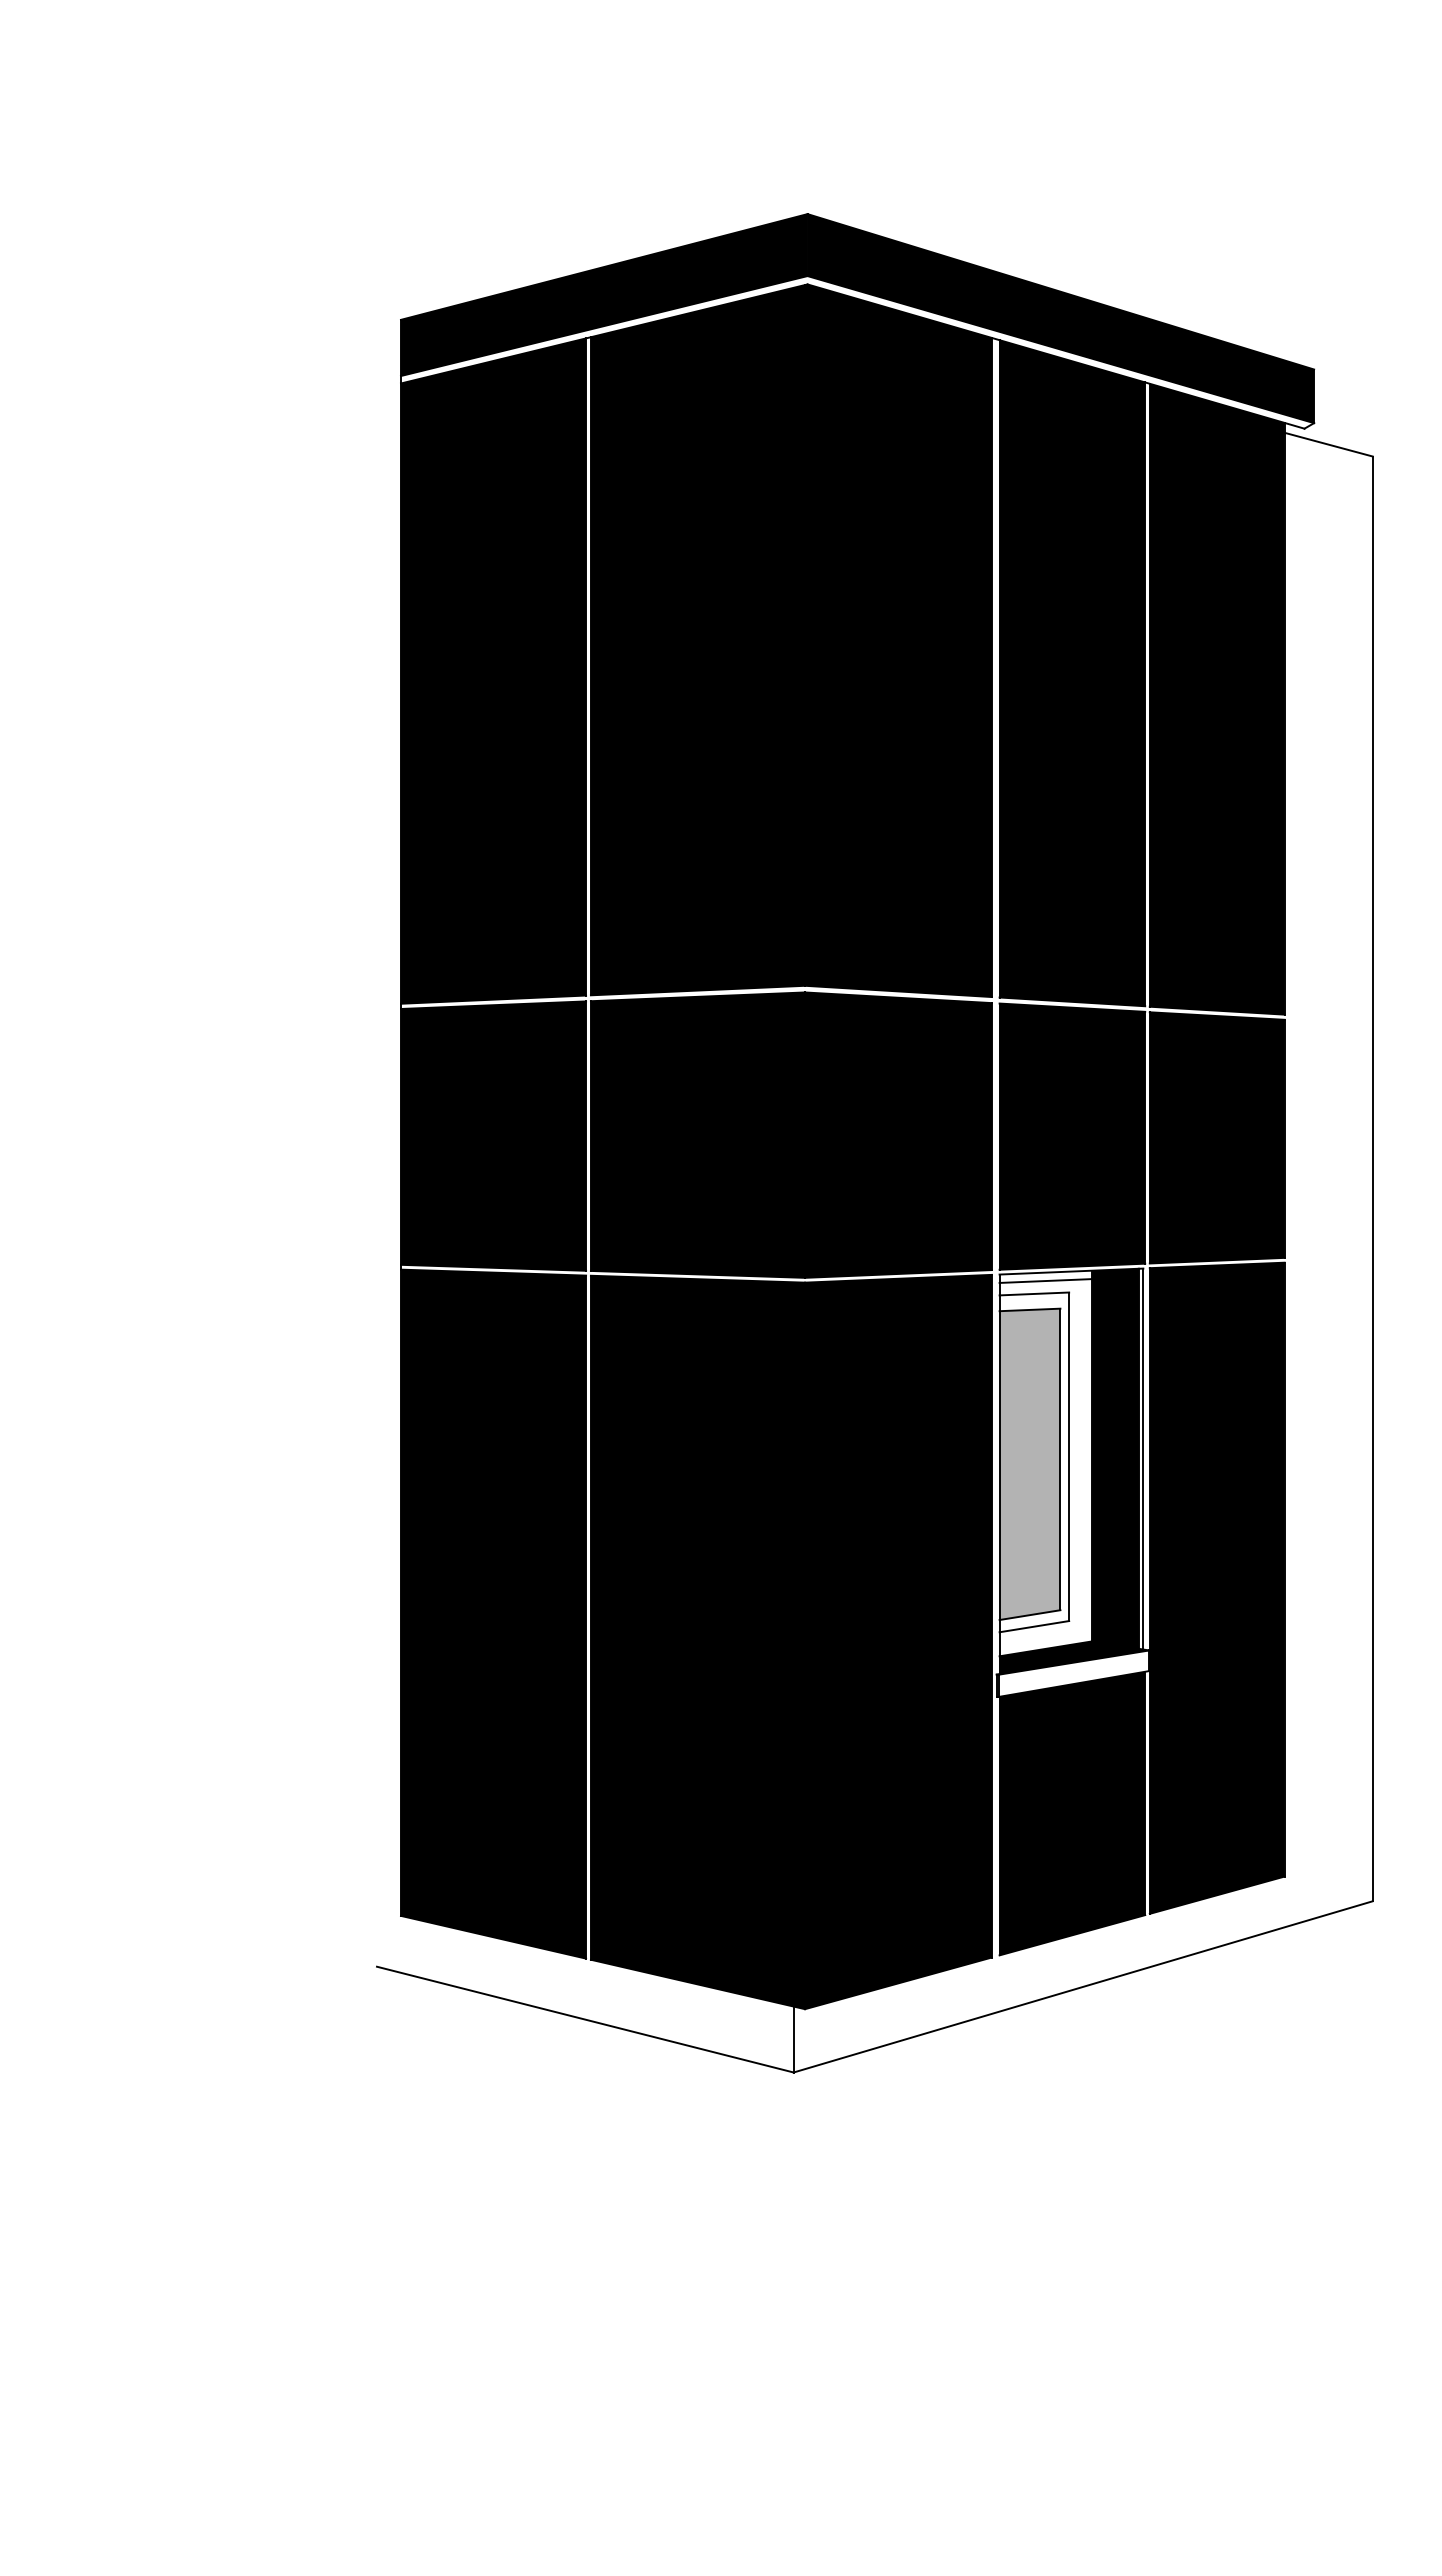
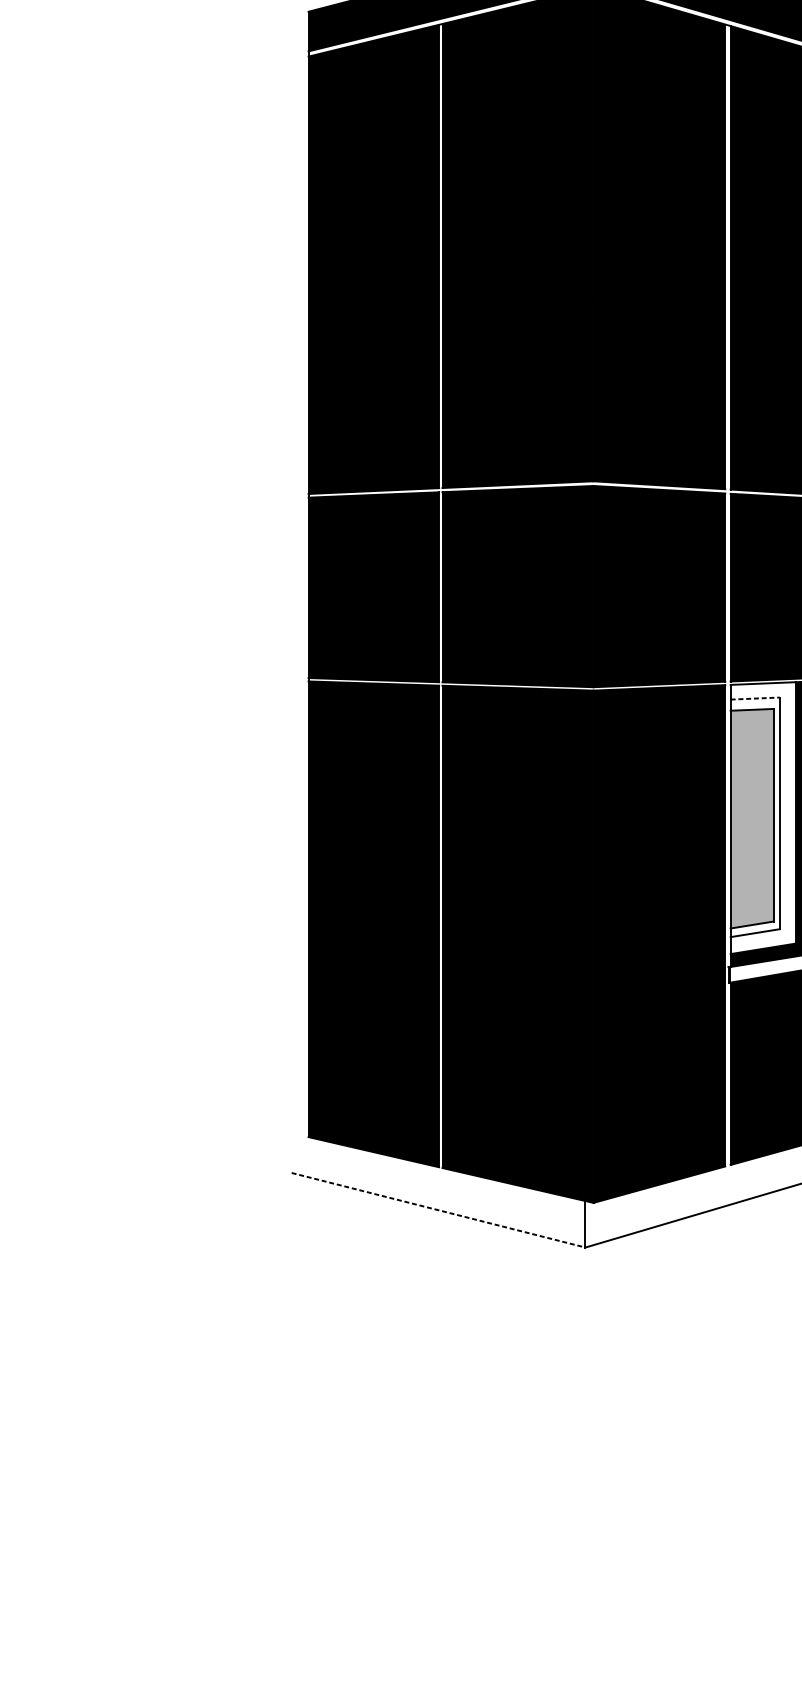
line: (1045, 1280) -> (763, 689), removed
line: (1034, 1293) -> (755, 698), solid -> dashed
line: (585, 2019) -> (438, 1210), solid -> dashed

